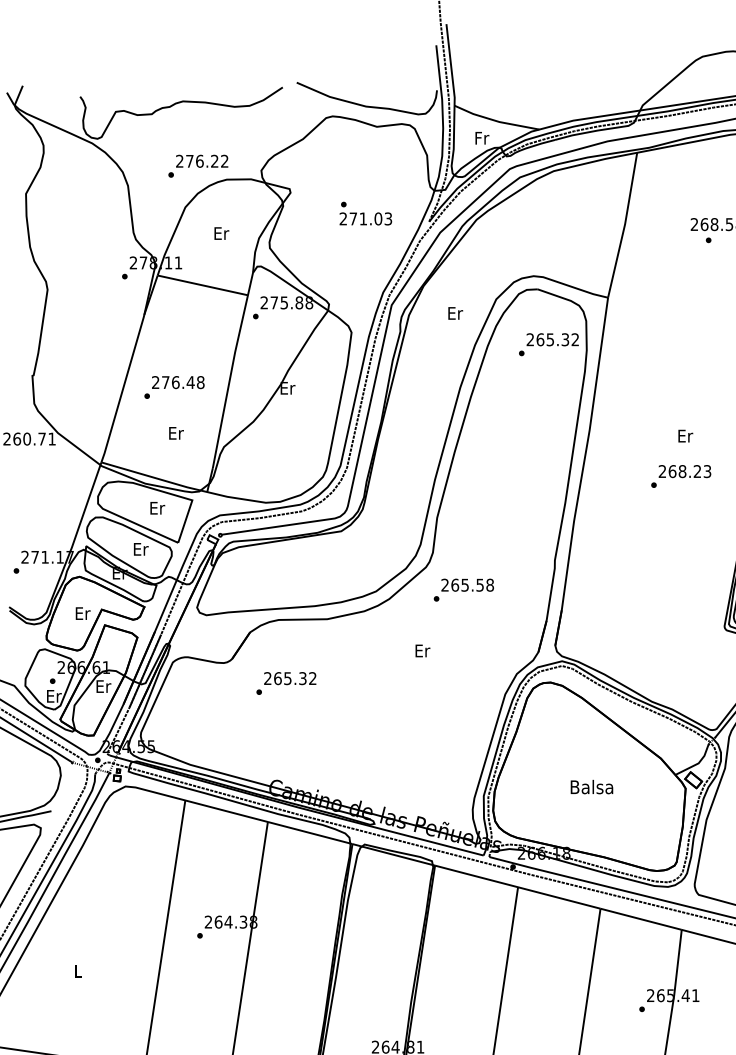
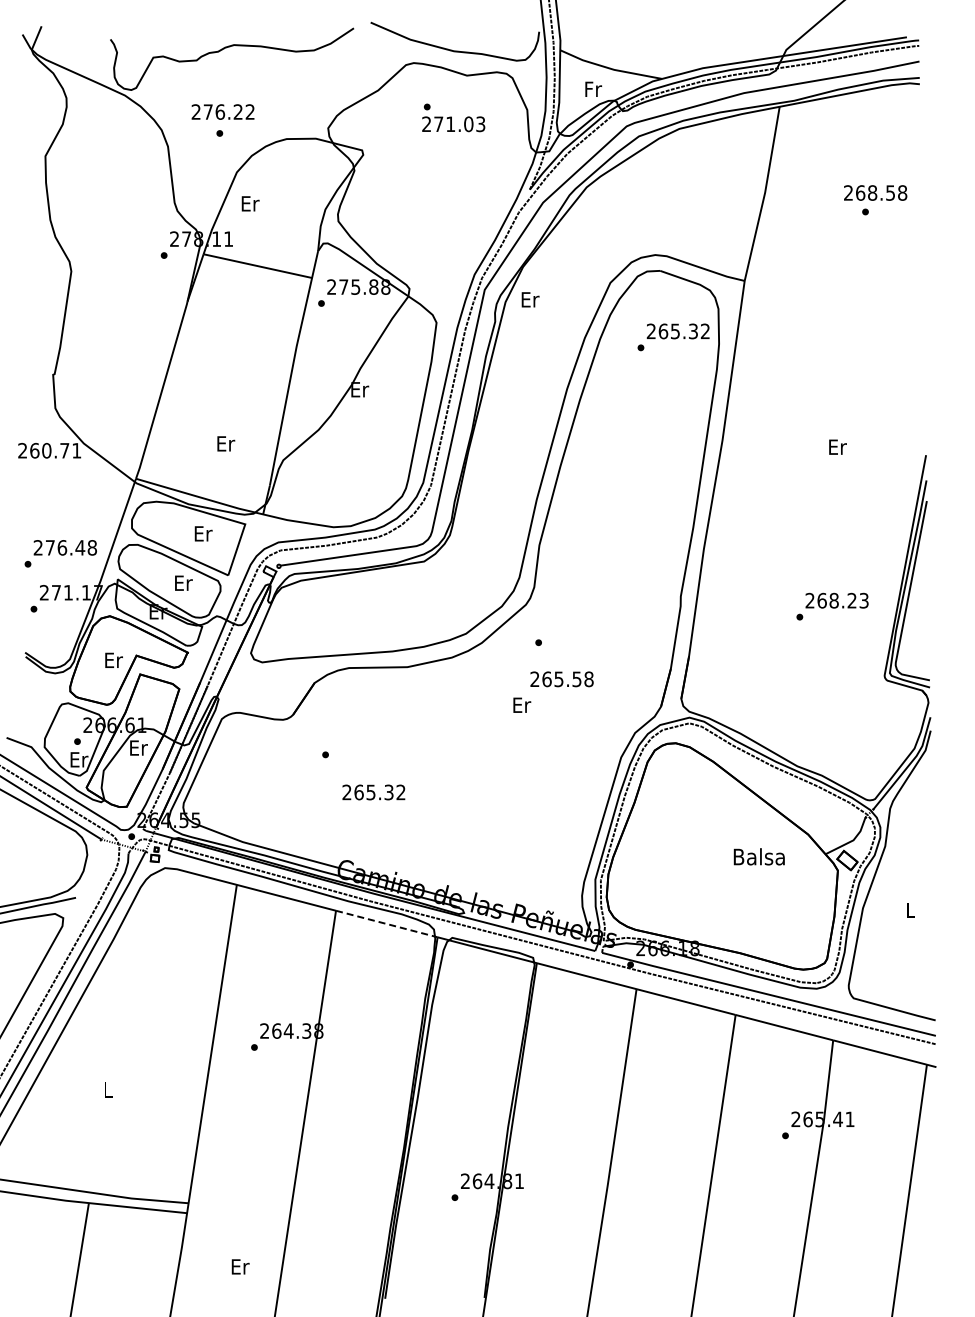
text: (201, 160) -> (222, 111), moved
text: (365, 213) -> (453, 117), moved
text: (221, 233) -> (250, 203), moved
text: (455, 313) -> (530, 299), moved
text: (174, 387) -> (60, 553), moved
text: (681, 476) -> (832, 606), moved
text: (467, 585) -> (561, 679), moved
text: (289, 678) -> (373, 792), moved
text: (591, 786) -> (758, 856), moved
line: (309, 833) -> (386, 924), solid -> dashed

